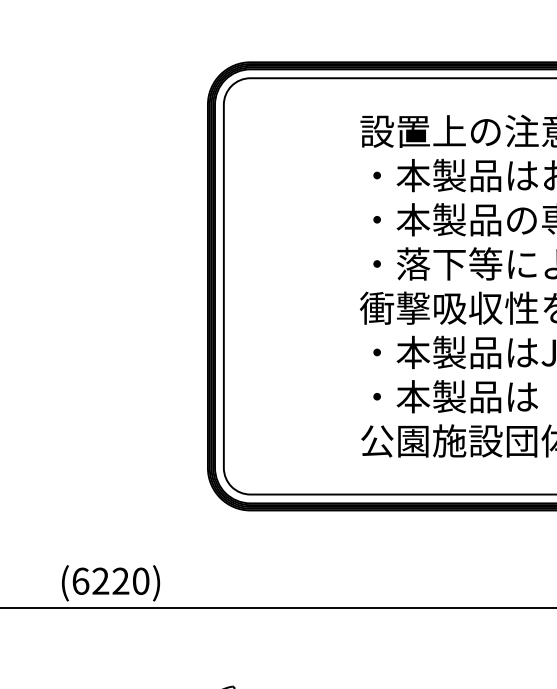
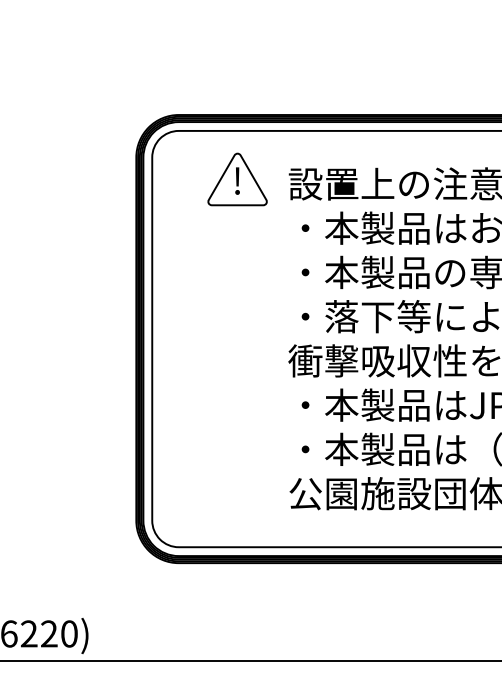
part: (309, 126) -> (237, 179), added

